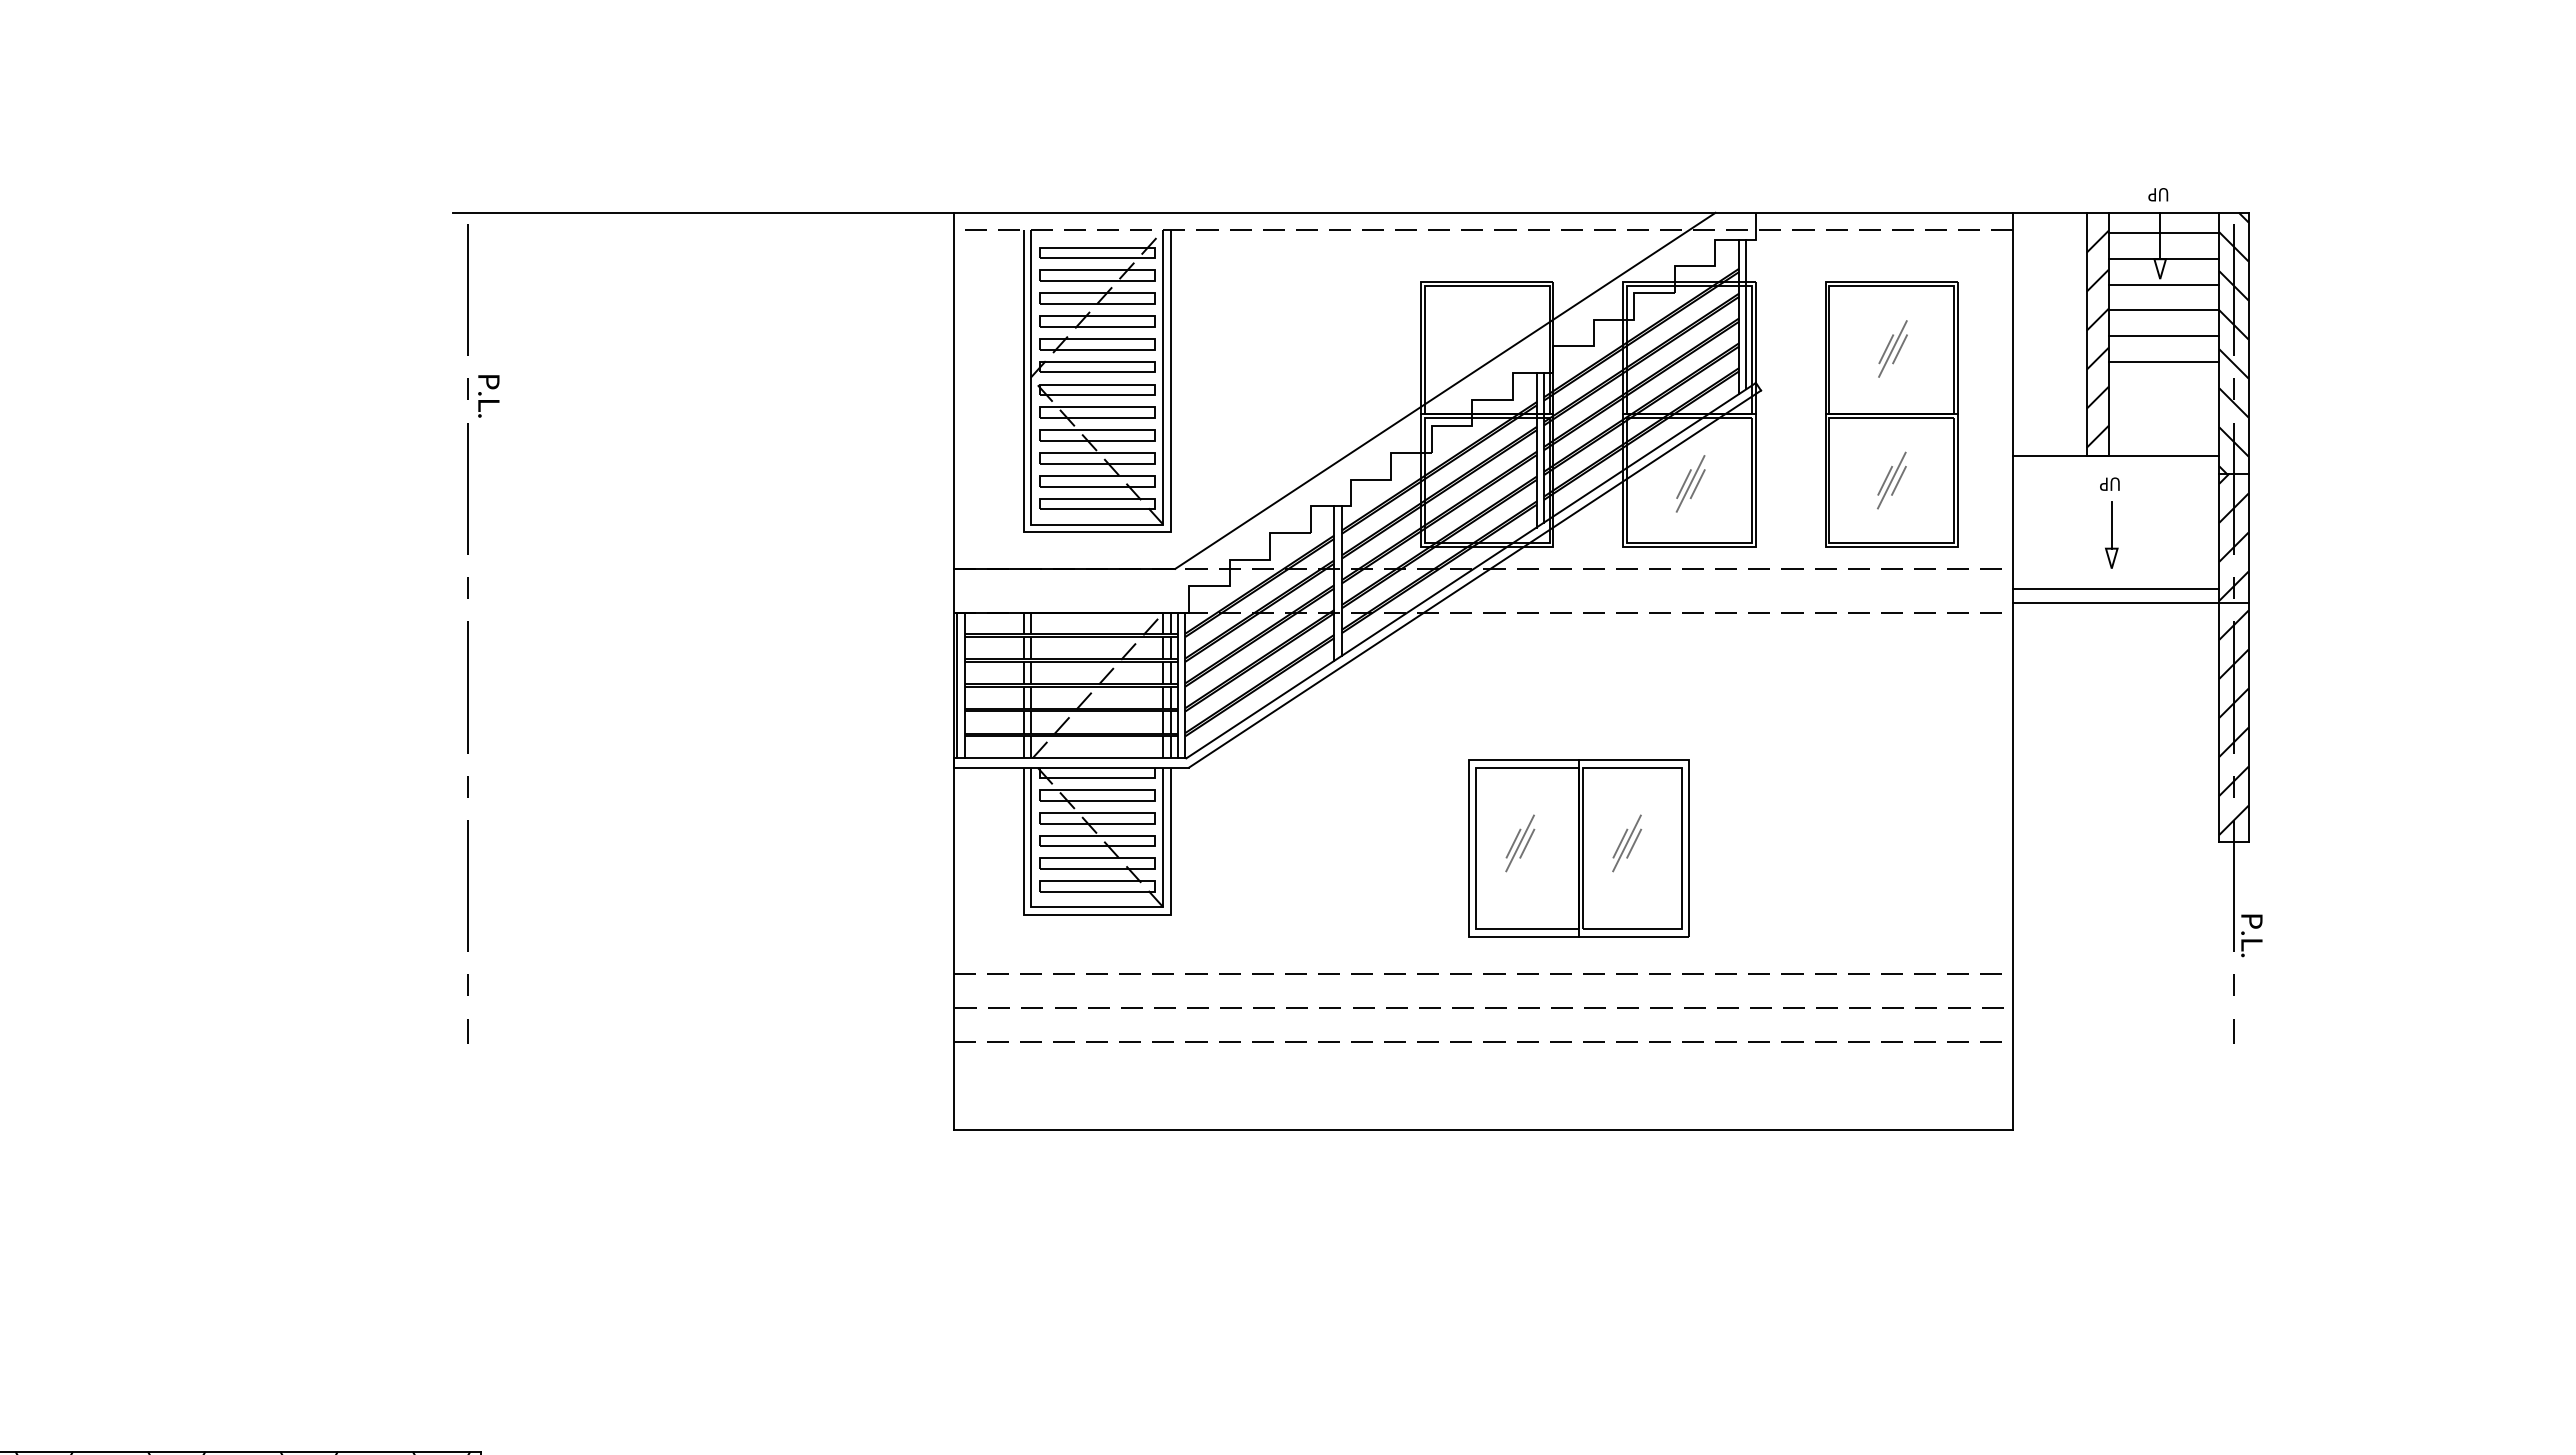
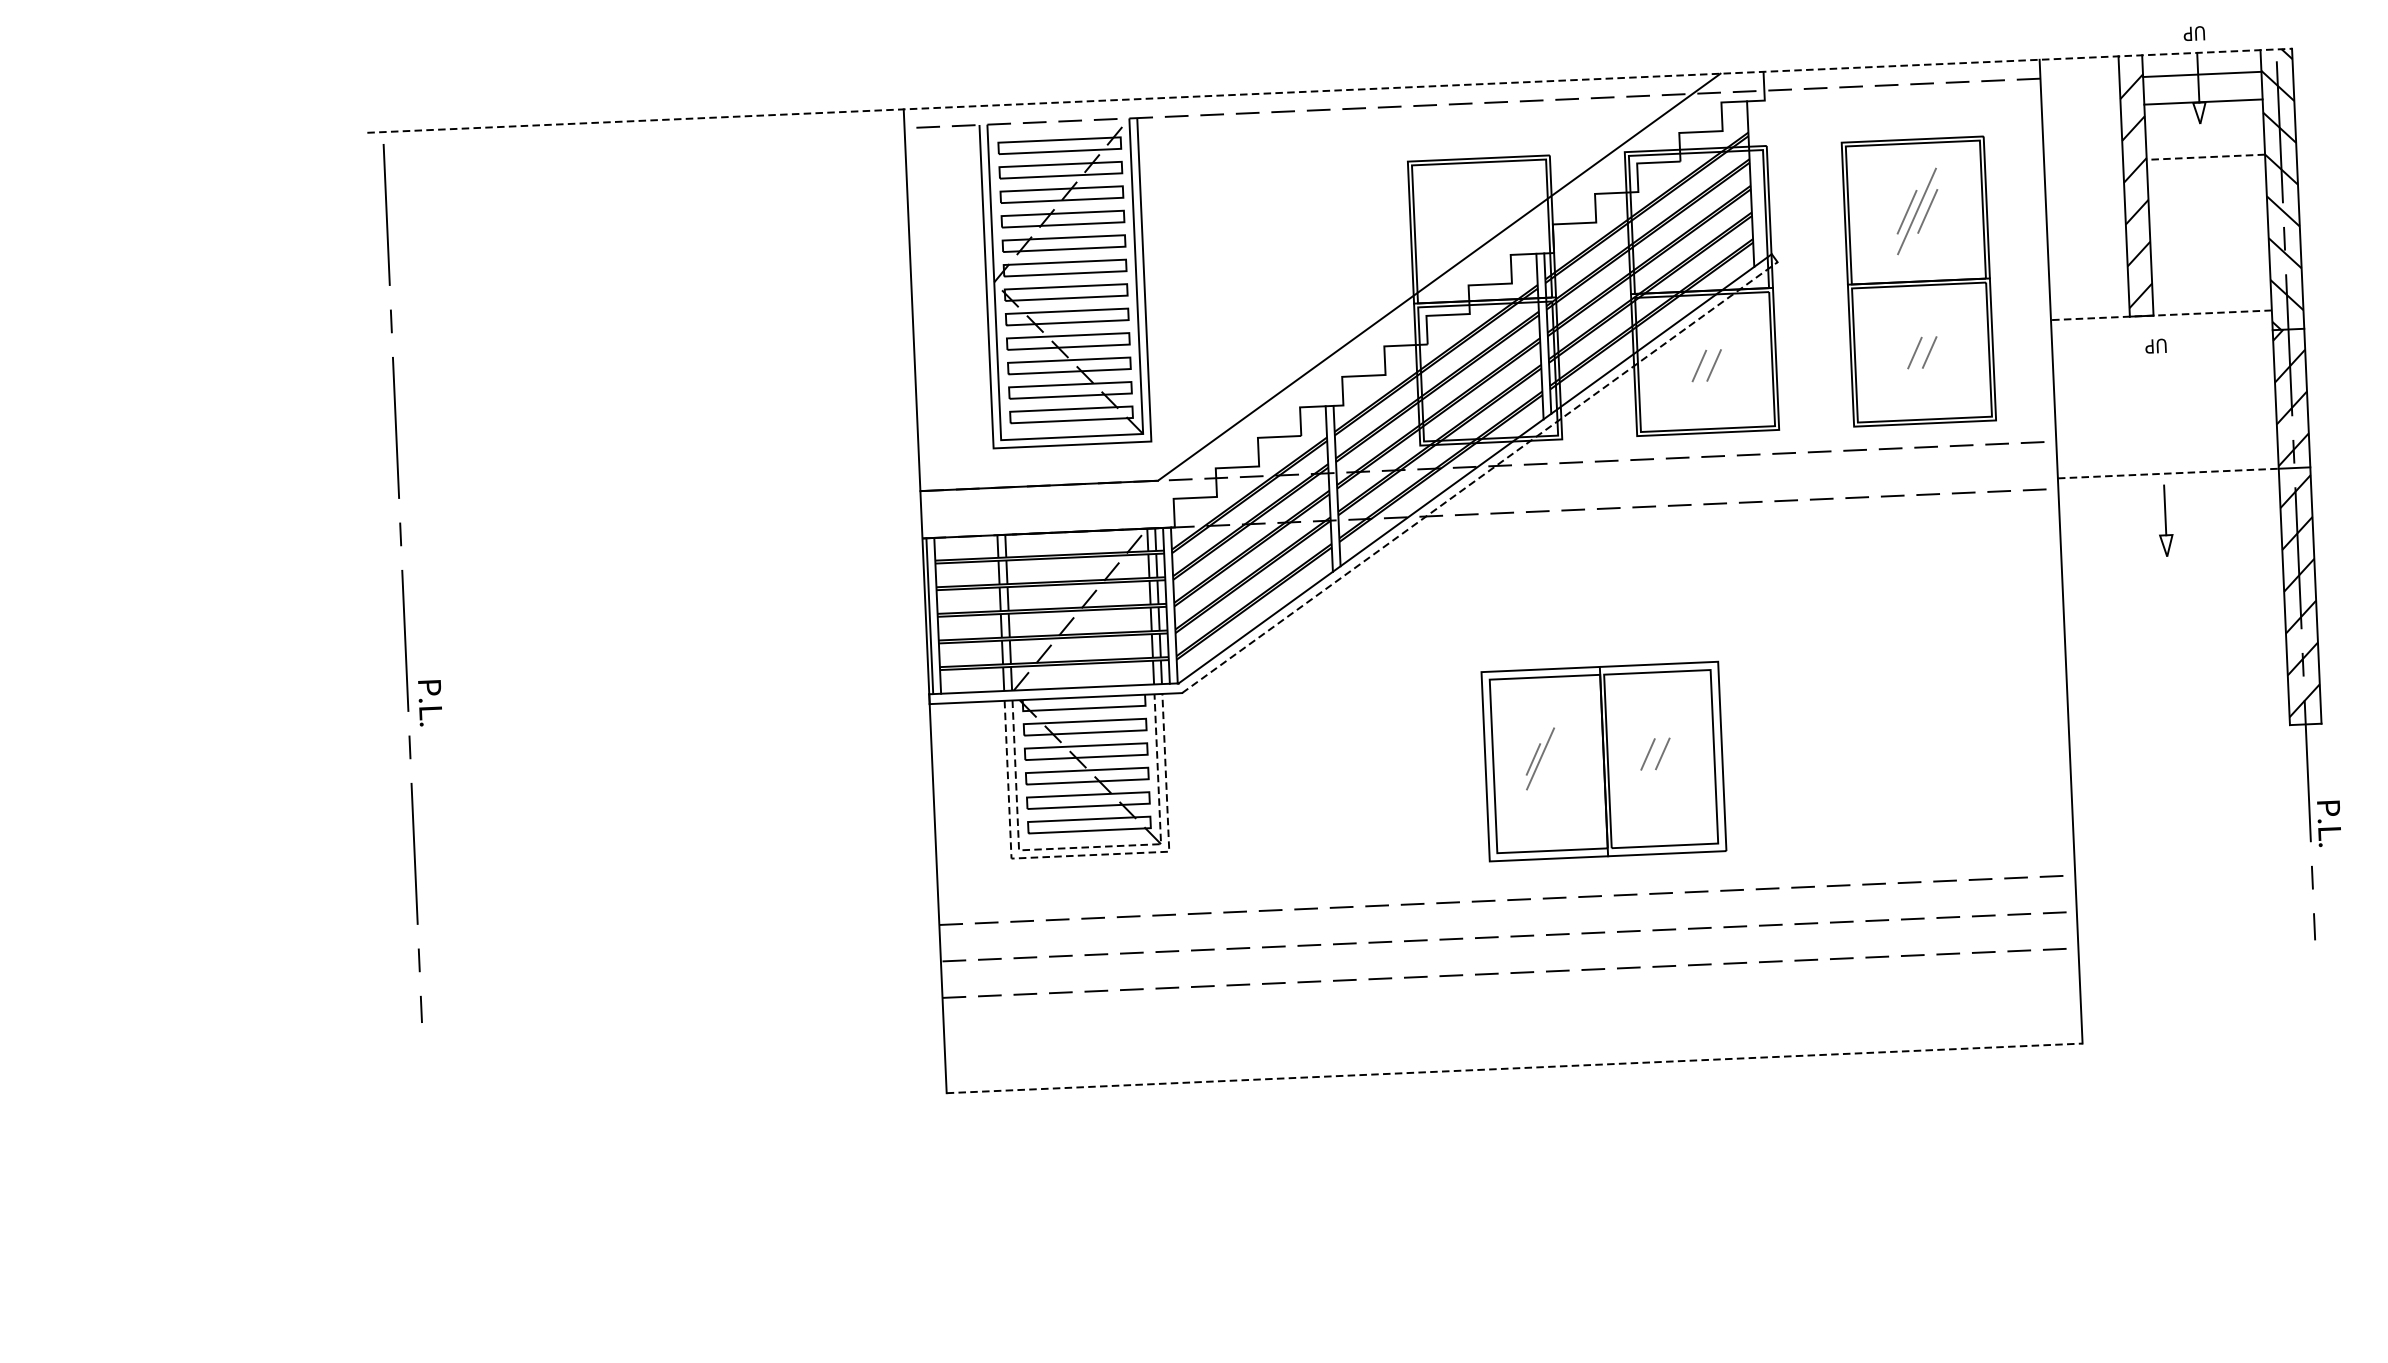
line: (1351, 212) -> (1330, 90), solid -> dashed
line: (2163, 284) -> (2204, 129), removed
line: (2163, 310) -> (2205, 157), solid -> dashed
line: (1746, 314) -> (1758, 181), removed
line: (2163, 336) -> (2206, 185), removed
part: (1892, 348) -> (1916, 210), size x1.4
line: (2163, 361) -> (2207, 212), removed
text: (488, 396) -> (430, 703), moved
line: (2115, 455) -> (2160, 315), solid -> dashed
line: (1891, 480) -> (1921, 352), removed
line: (1690, 483) -> (1706, 365), removed
part: (2111, 534) -> (2165, 520), moved
line: (1475, 578) -> (1480, 477), solid -> dashed
line: (2116, 588) -> (2167, 457), removed
line: (2116, 603) -> (2168, 473), solid -> dashed
line: (1527, 843) -> (1548, 758), removed
line: (1626, 843) -> (1654, 754), removed
line: (1097, 907) -> (1090, 847), solid -> dashed
line: (1097, 914) -> (1090, 854), solid -> dashed
line: (1483, 1130) -> (1514, 1068), solid -> dashed

